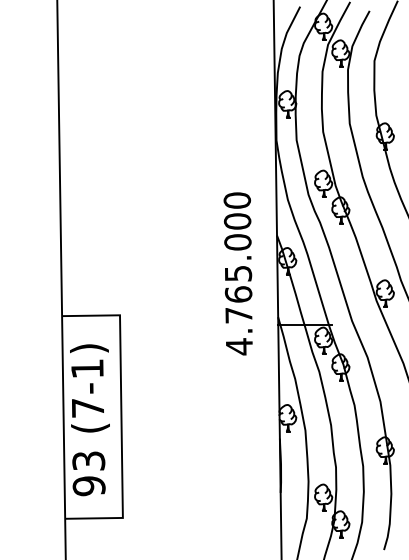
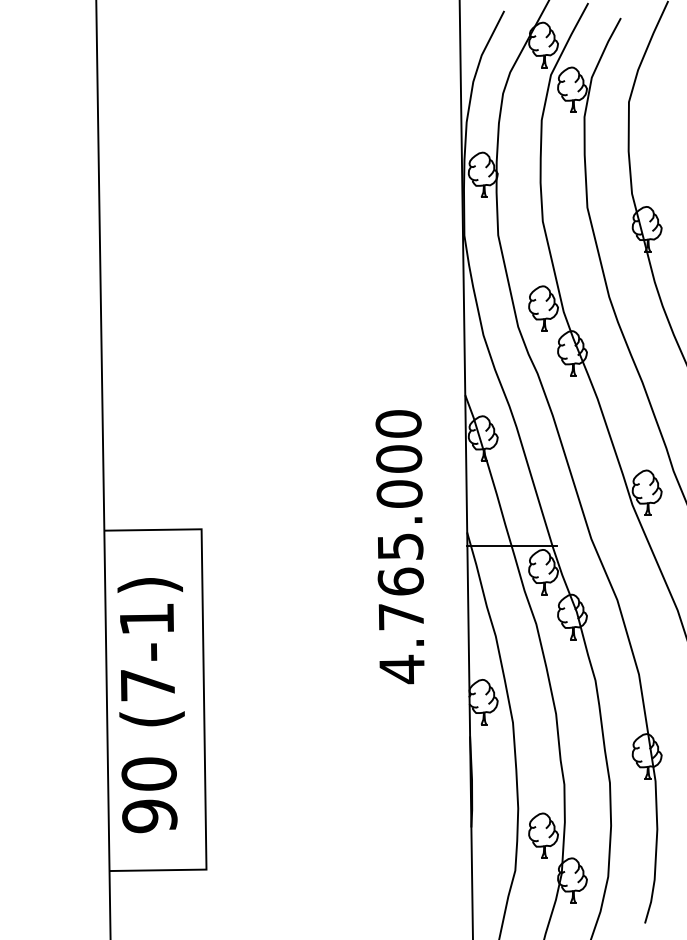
text: (237, 273) -> (398, 546), moved
text: (88, 460) -> (148, 773), 93 -> 90

